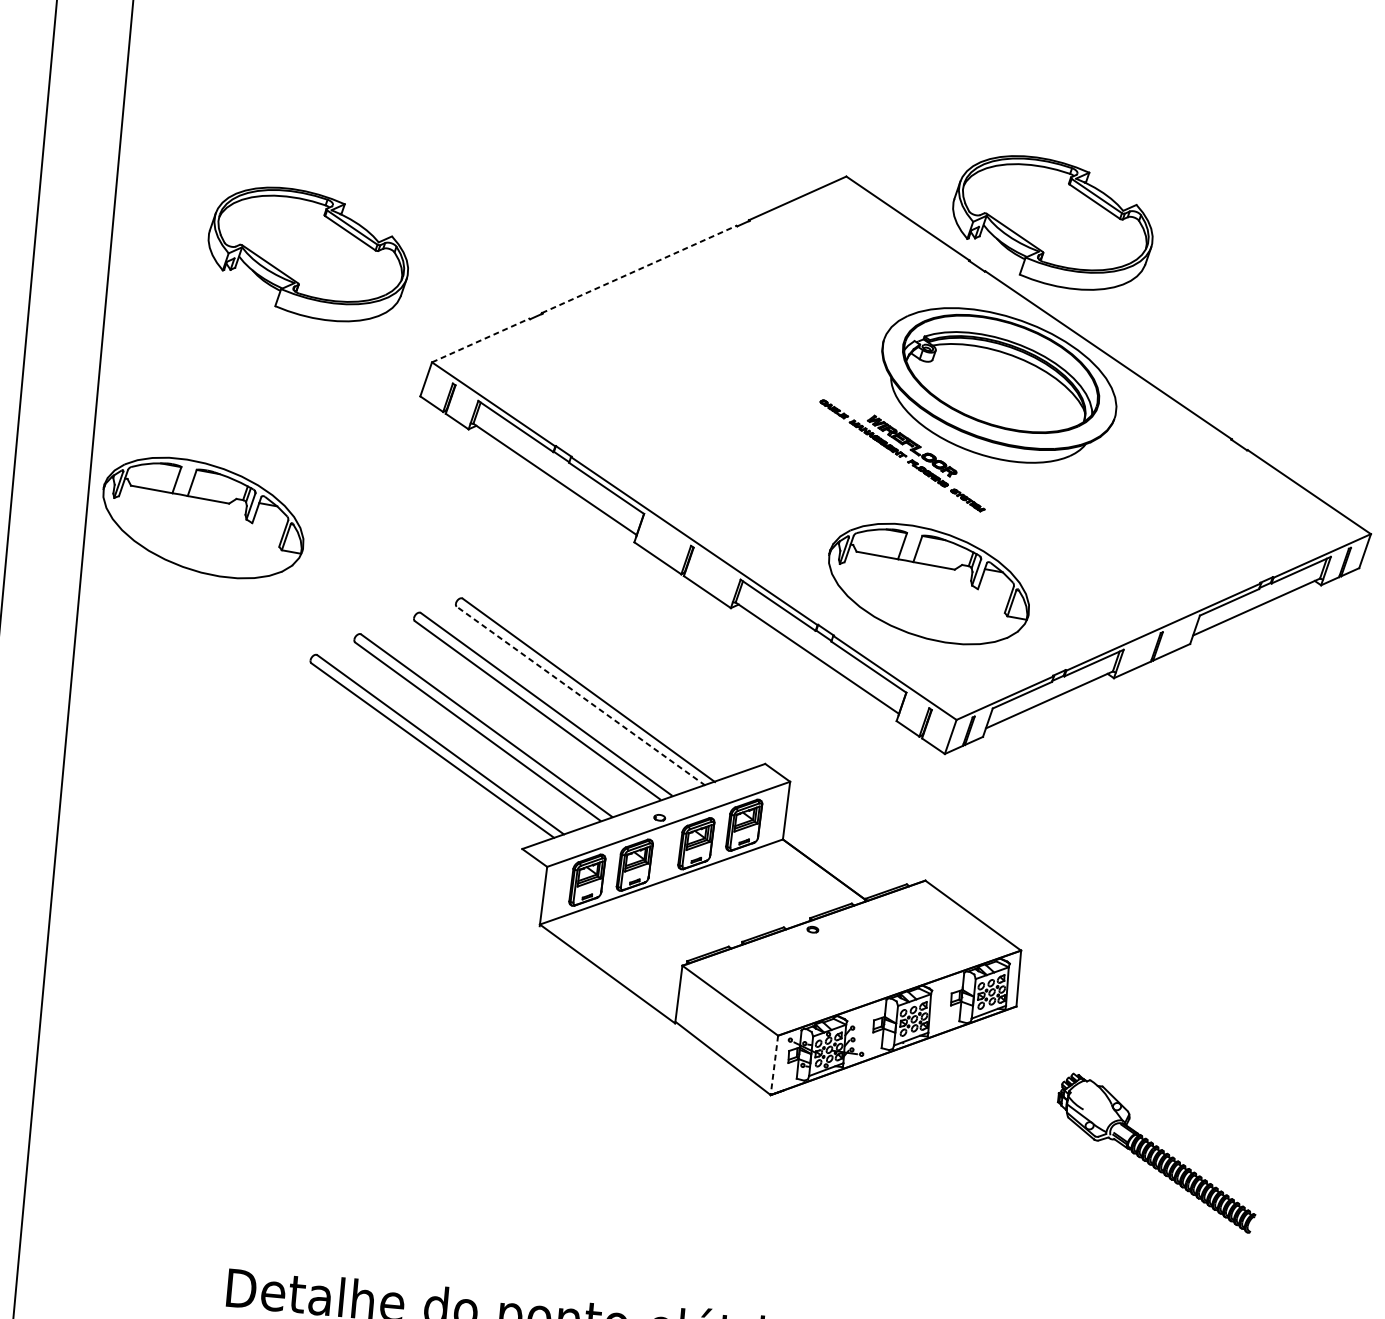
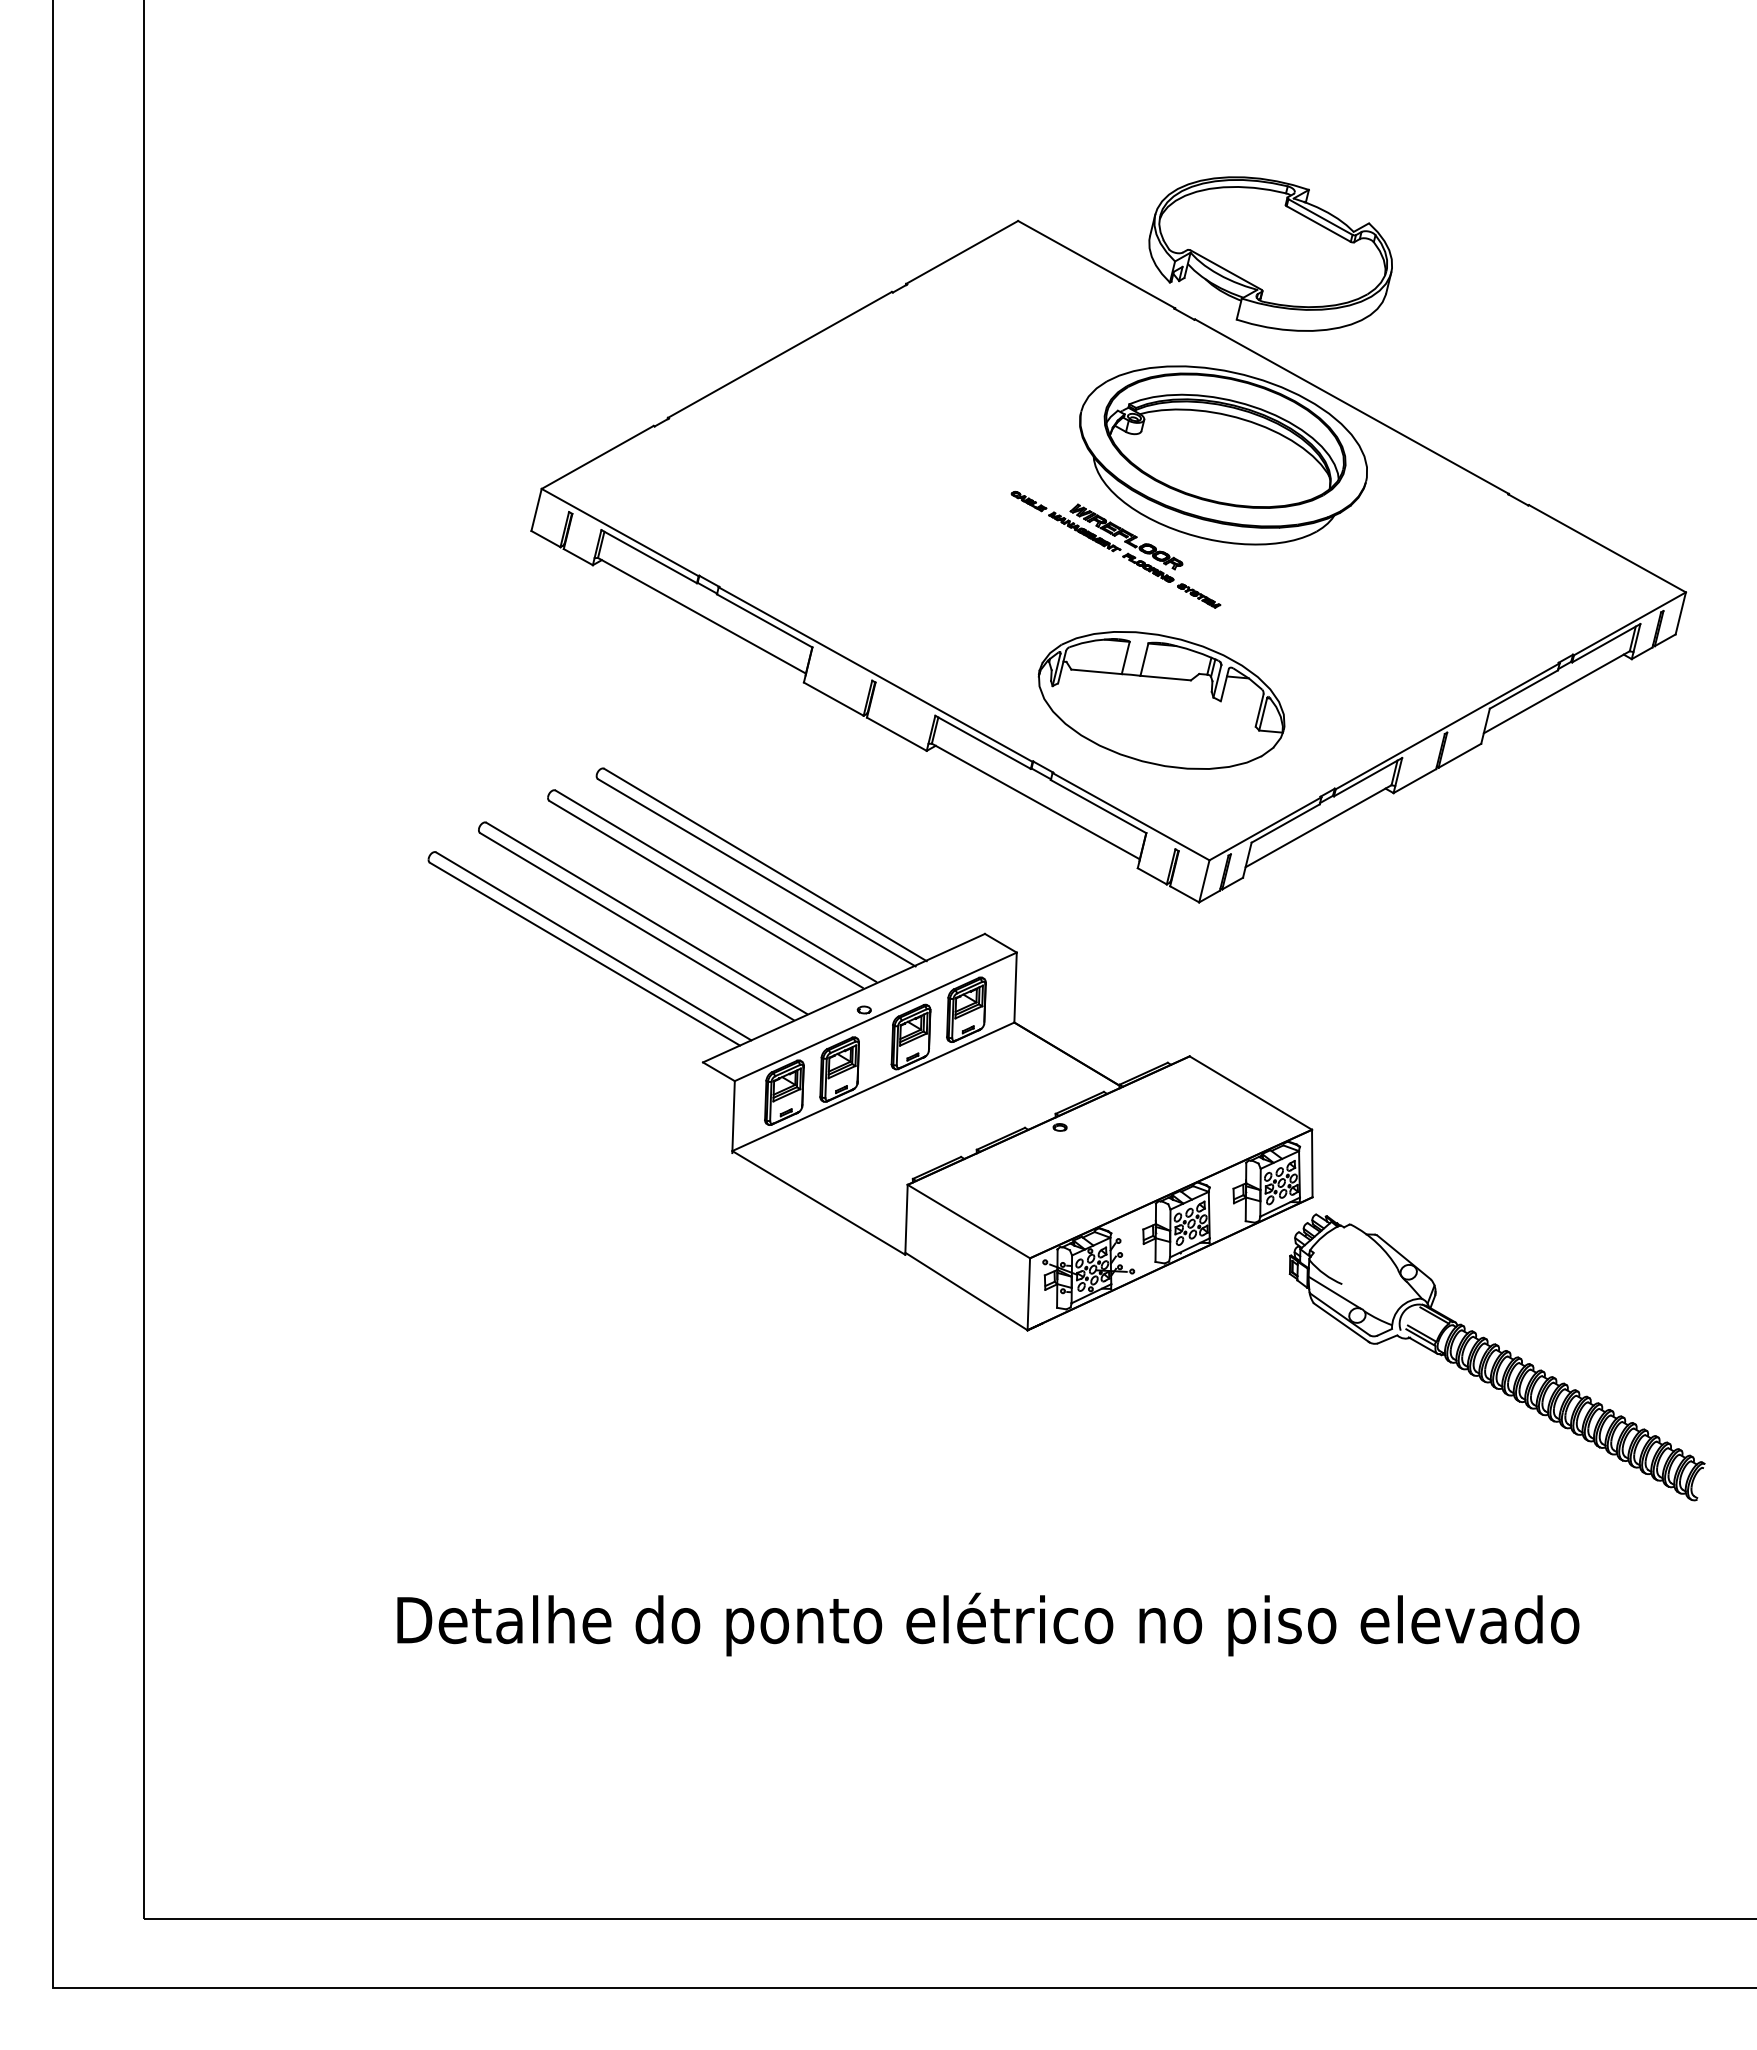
part: (308, 253) -> (381, 372), removed
line: (639, 269) -> (780, 354), dashed -> solid
line: (481, 340) -> (598, 457), dashed -> solid
part: (203, 518) -> (284, 700), removed
line: (580, 695) -> (756, 872), dashed -> solid
line: (774, 1065) -> (1028, 1294), dashed -> solid
part: (1156, 1152) -> (1496, 1357), size x1.67

